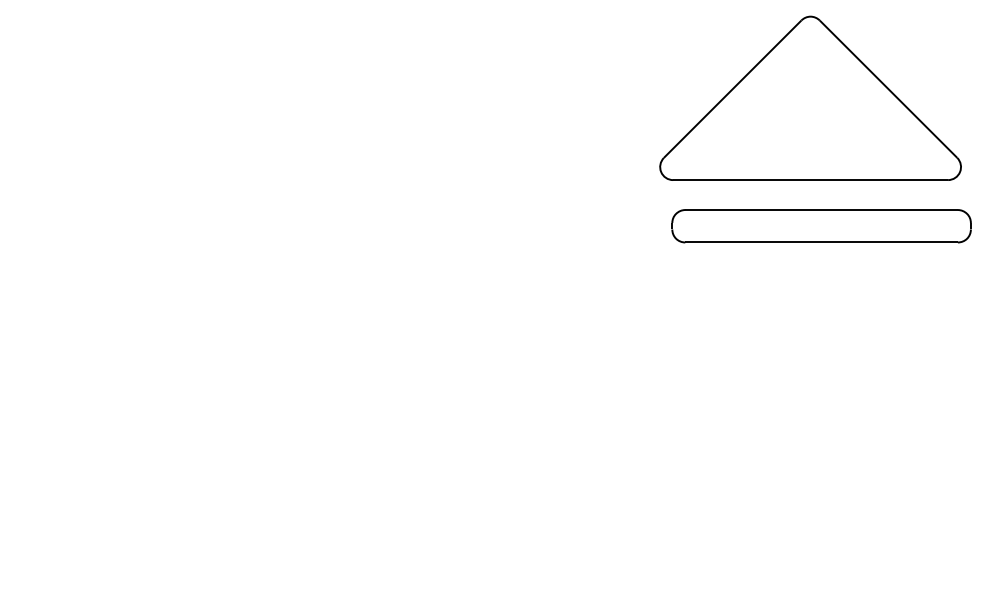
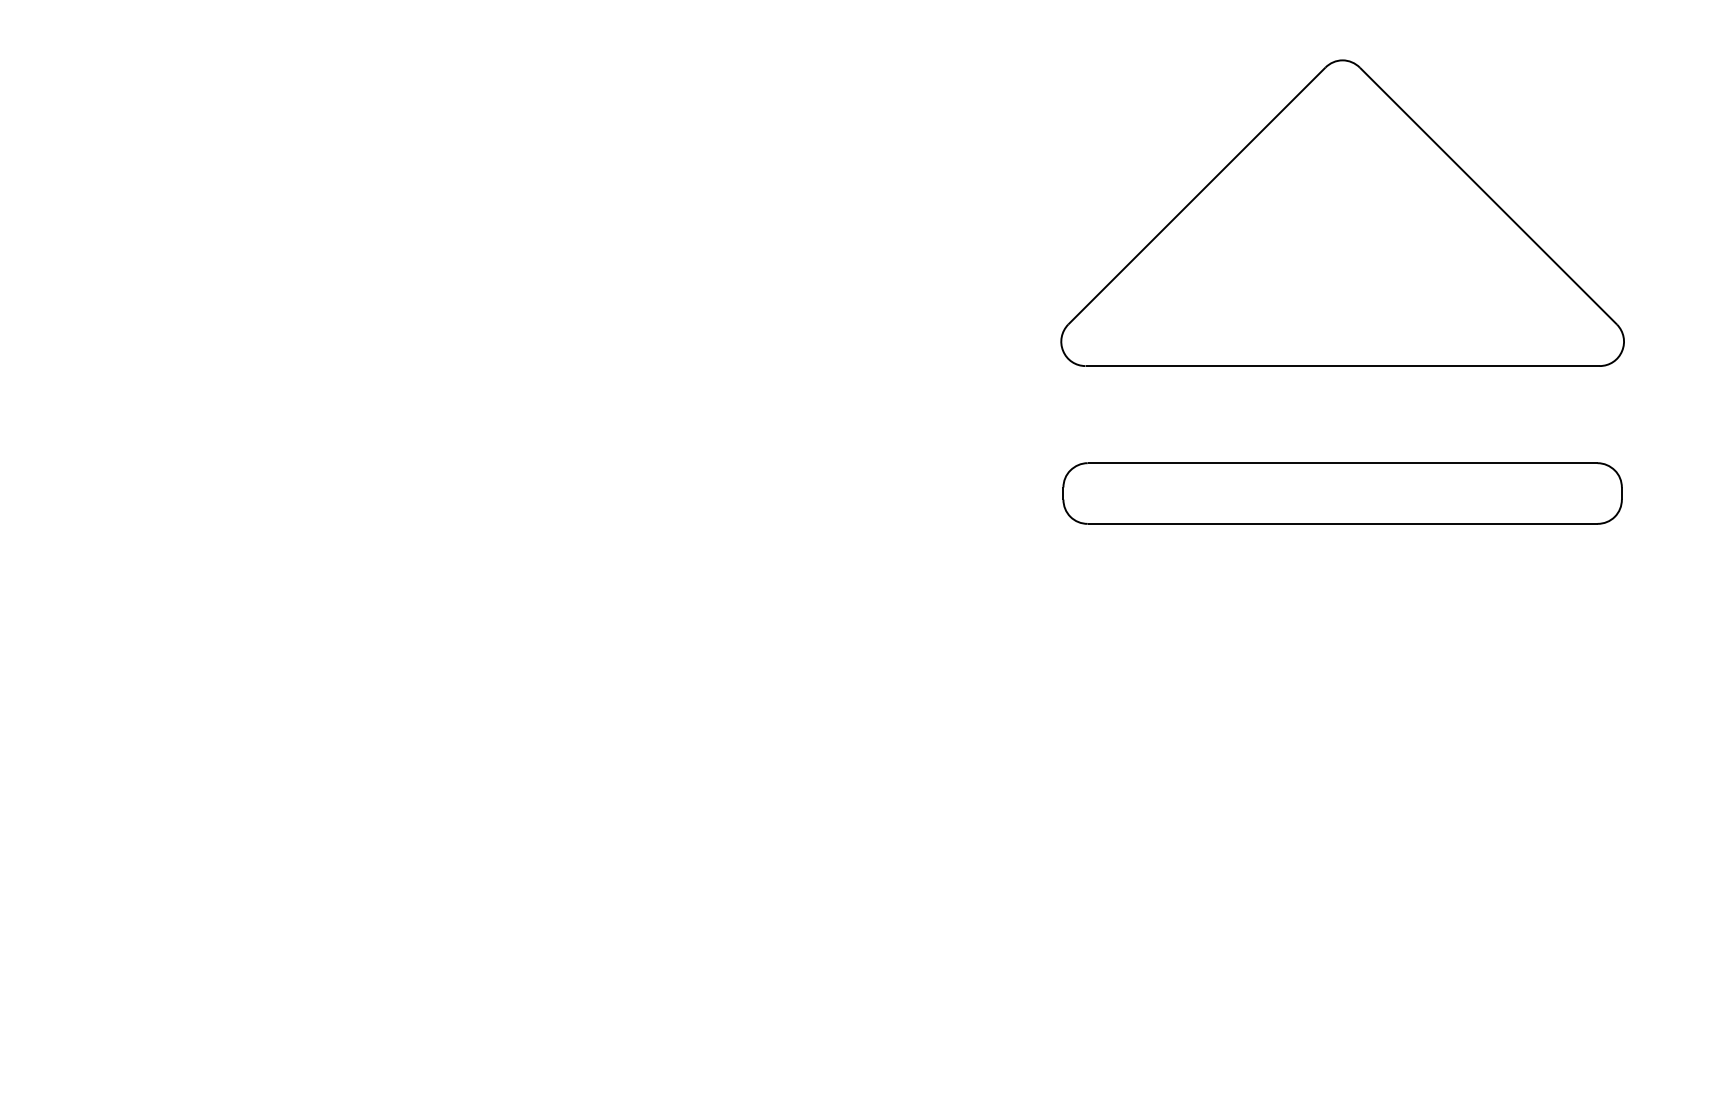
part: (821, 226) -> (1342, 493), moved

